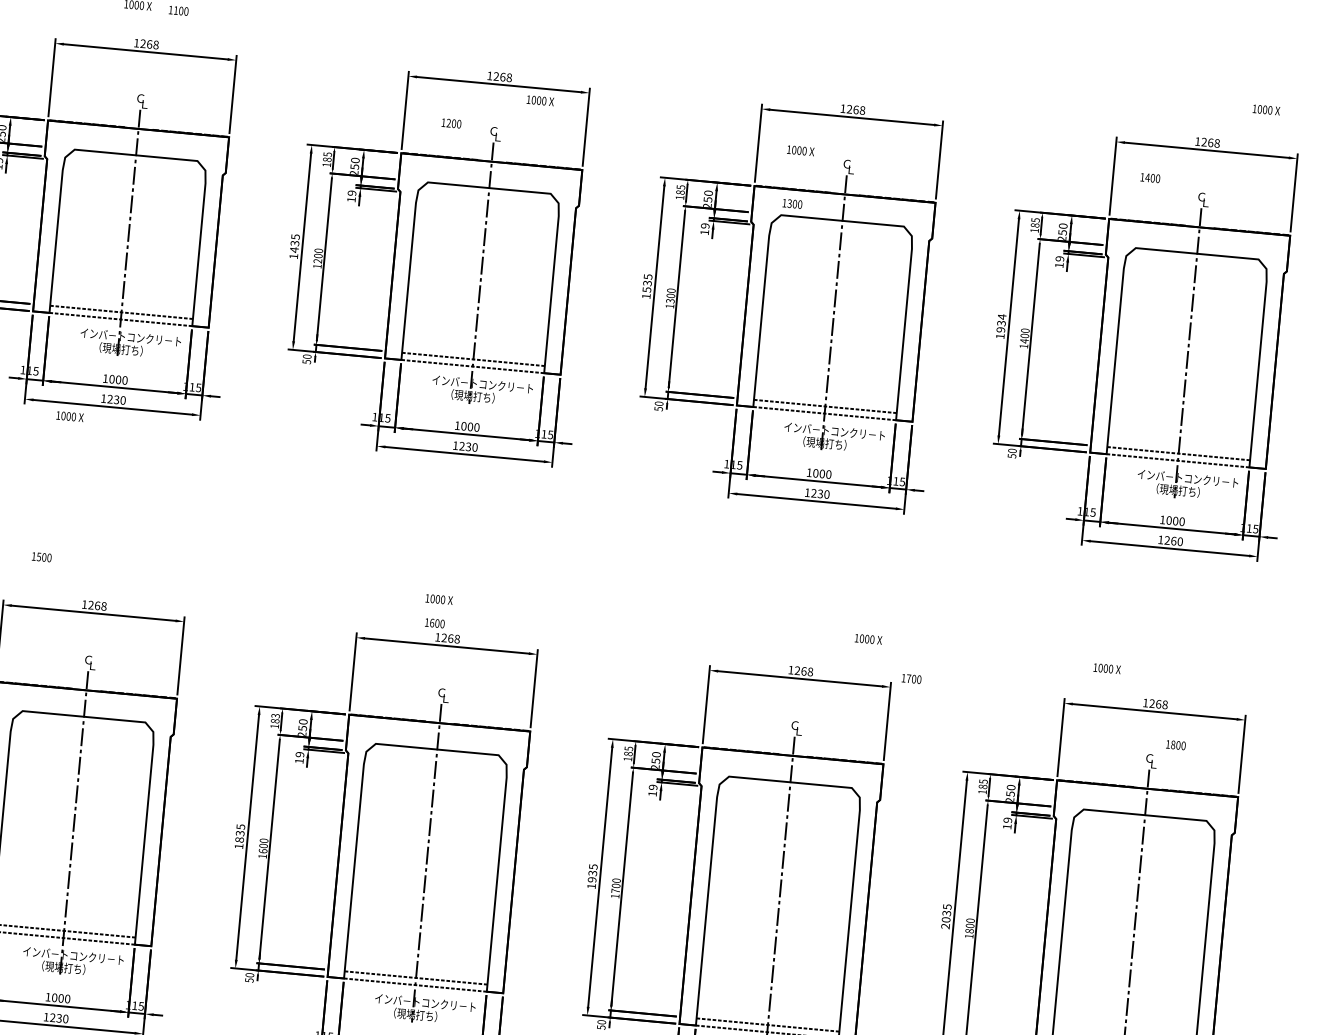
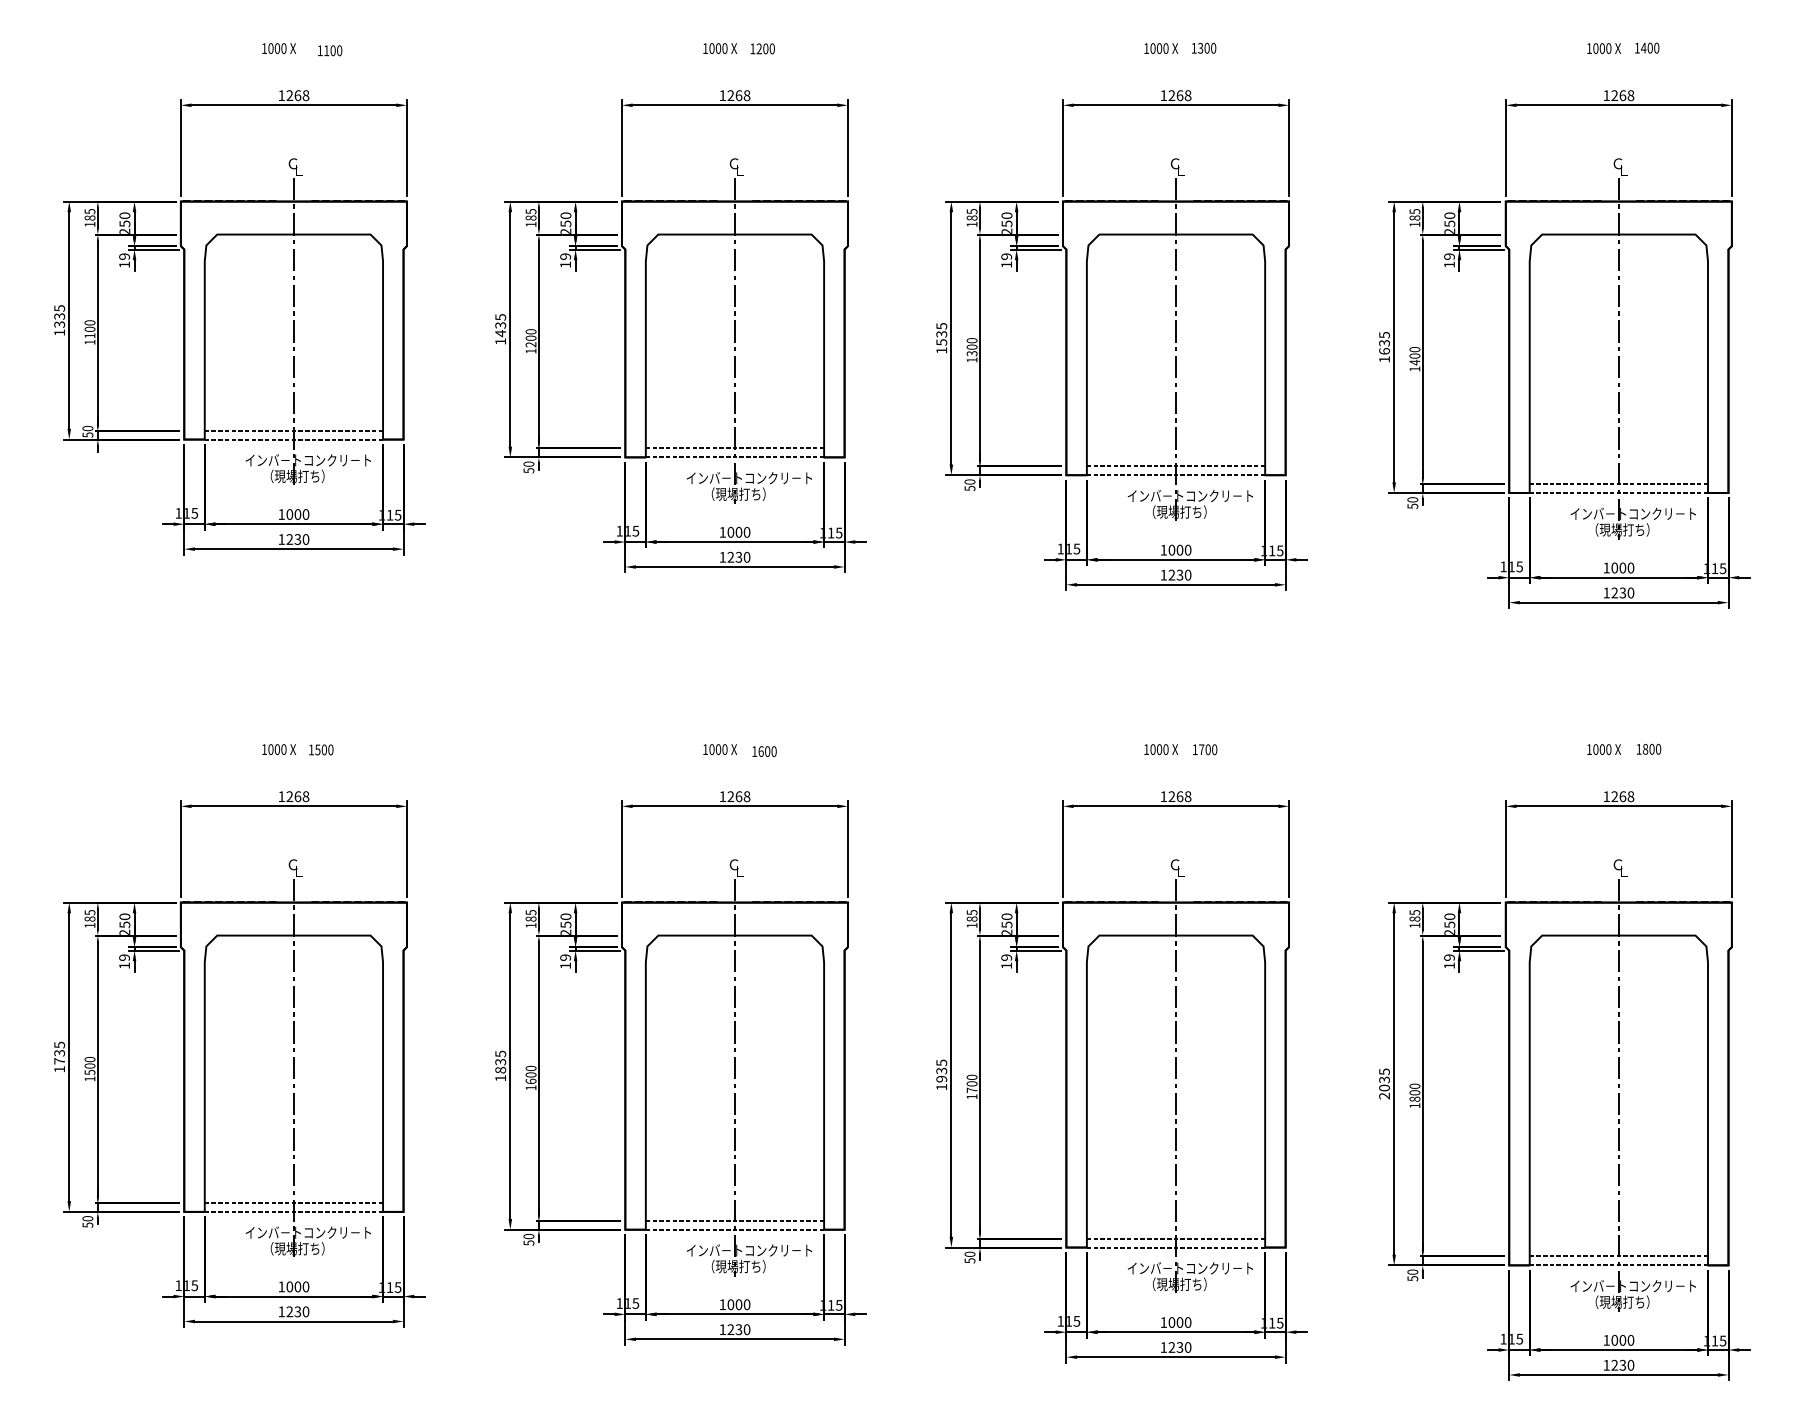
text: (540, 100) -> (720, 48), moved
text: (1266, 109) -> (1603, 48), moved
text: (451, 123) -> (762, 48), moved
text: (801, 150) -> (1161, 48), moved
text: (1150, 177) -> (1647, 47), moved
text: (792, 203) -> (1204, 47), moved
text: (1001, 322) -> (1384, 342), 1934 -> 1635
text: (69, 416) -> (278, 749), moved
text: (1173, 540) -> (1622, 592), 1260 -> 1230
text: (42, 556) -> (321, 749), moved
text: (434, 623) -> (764, 751), moved
text: (868, 639) -> (1161, 749), moved
text: (1106, 668) -> (1603, 749), moved
text: (911, 678) -> (1205, 749), moved
text: (275, 715) -> (530, 912), 183 -> 185
text: (1176, 744) -> (1649, 748), moved

